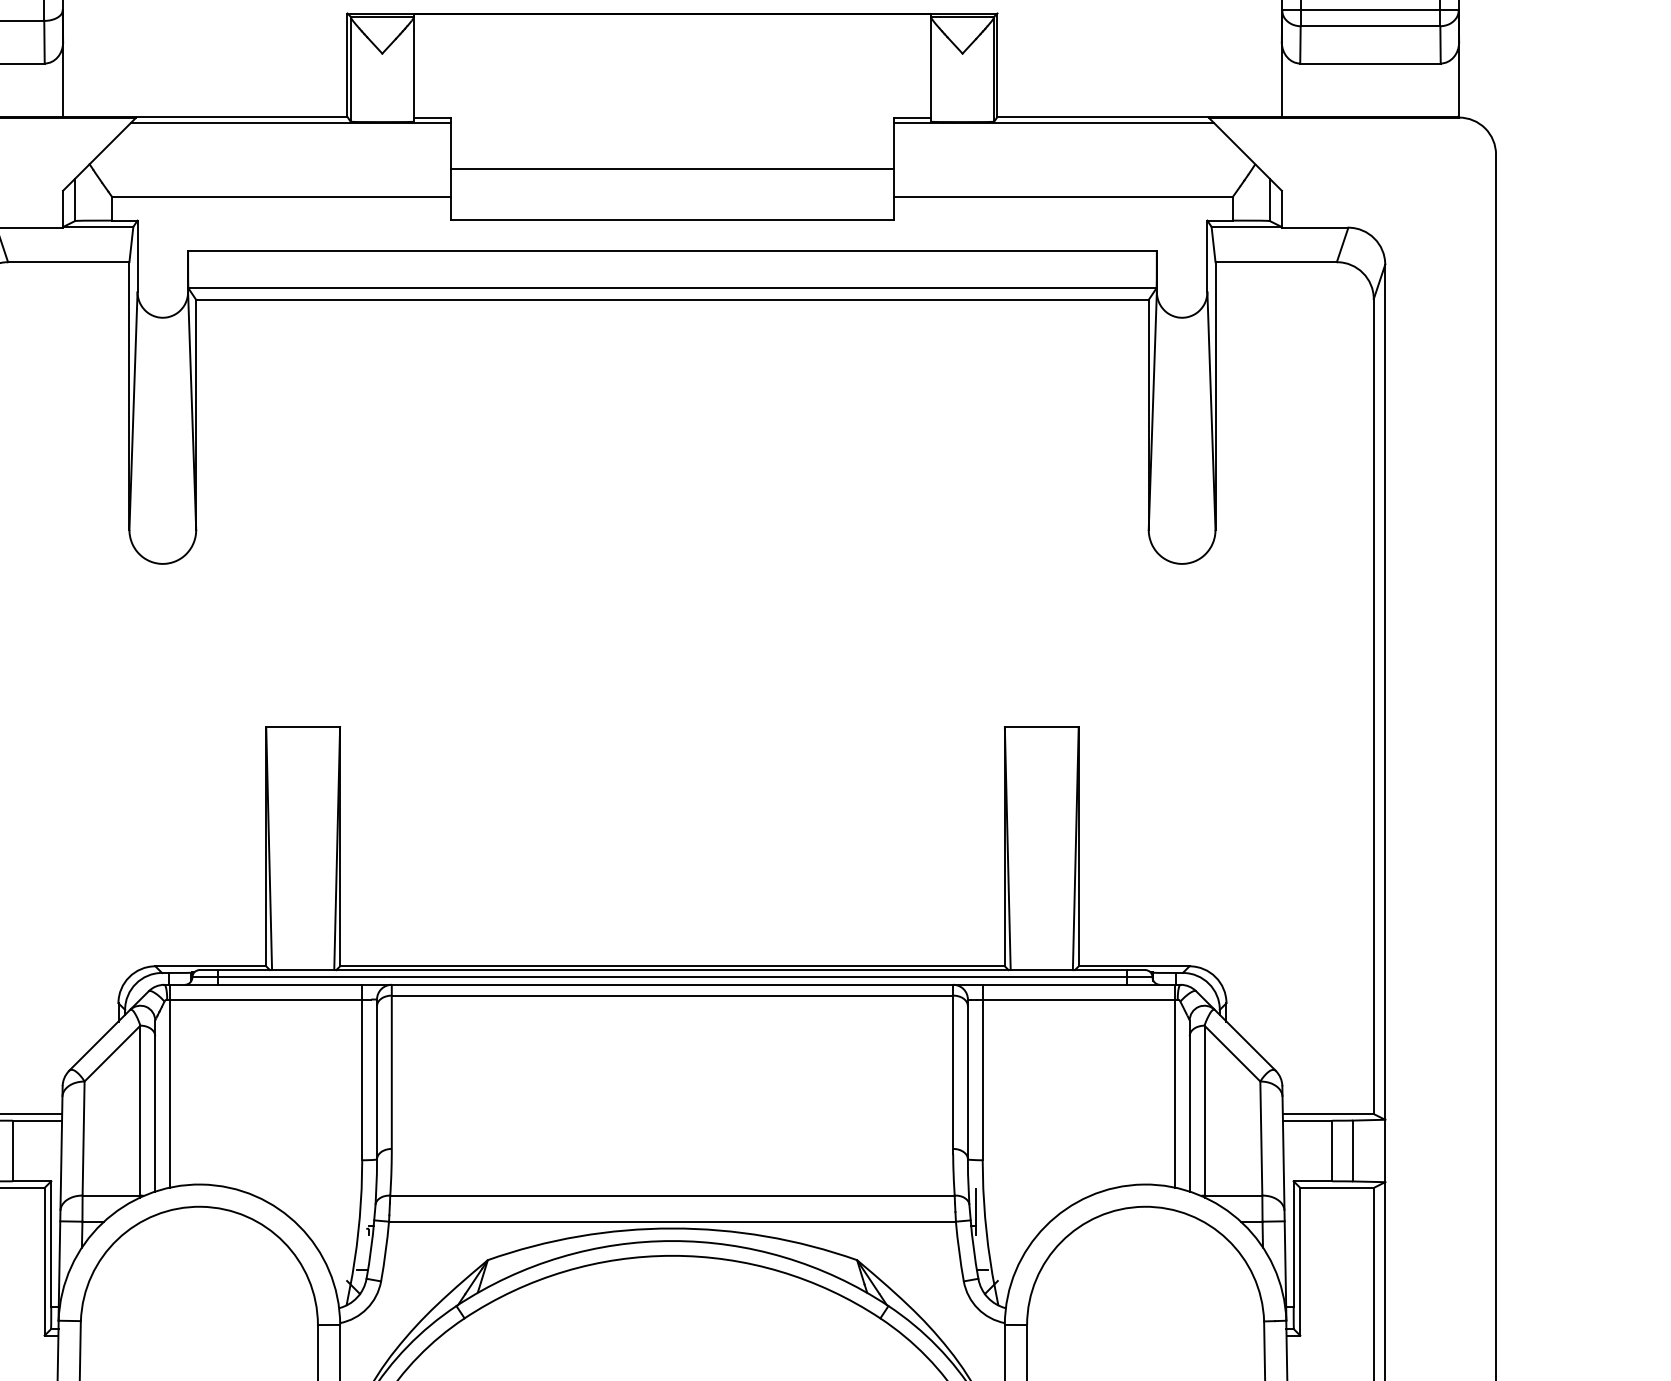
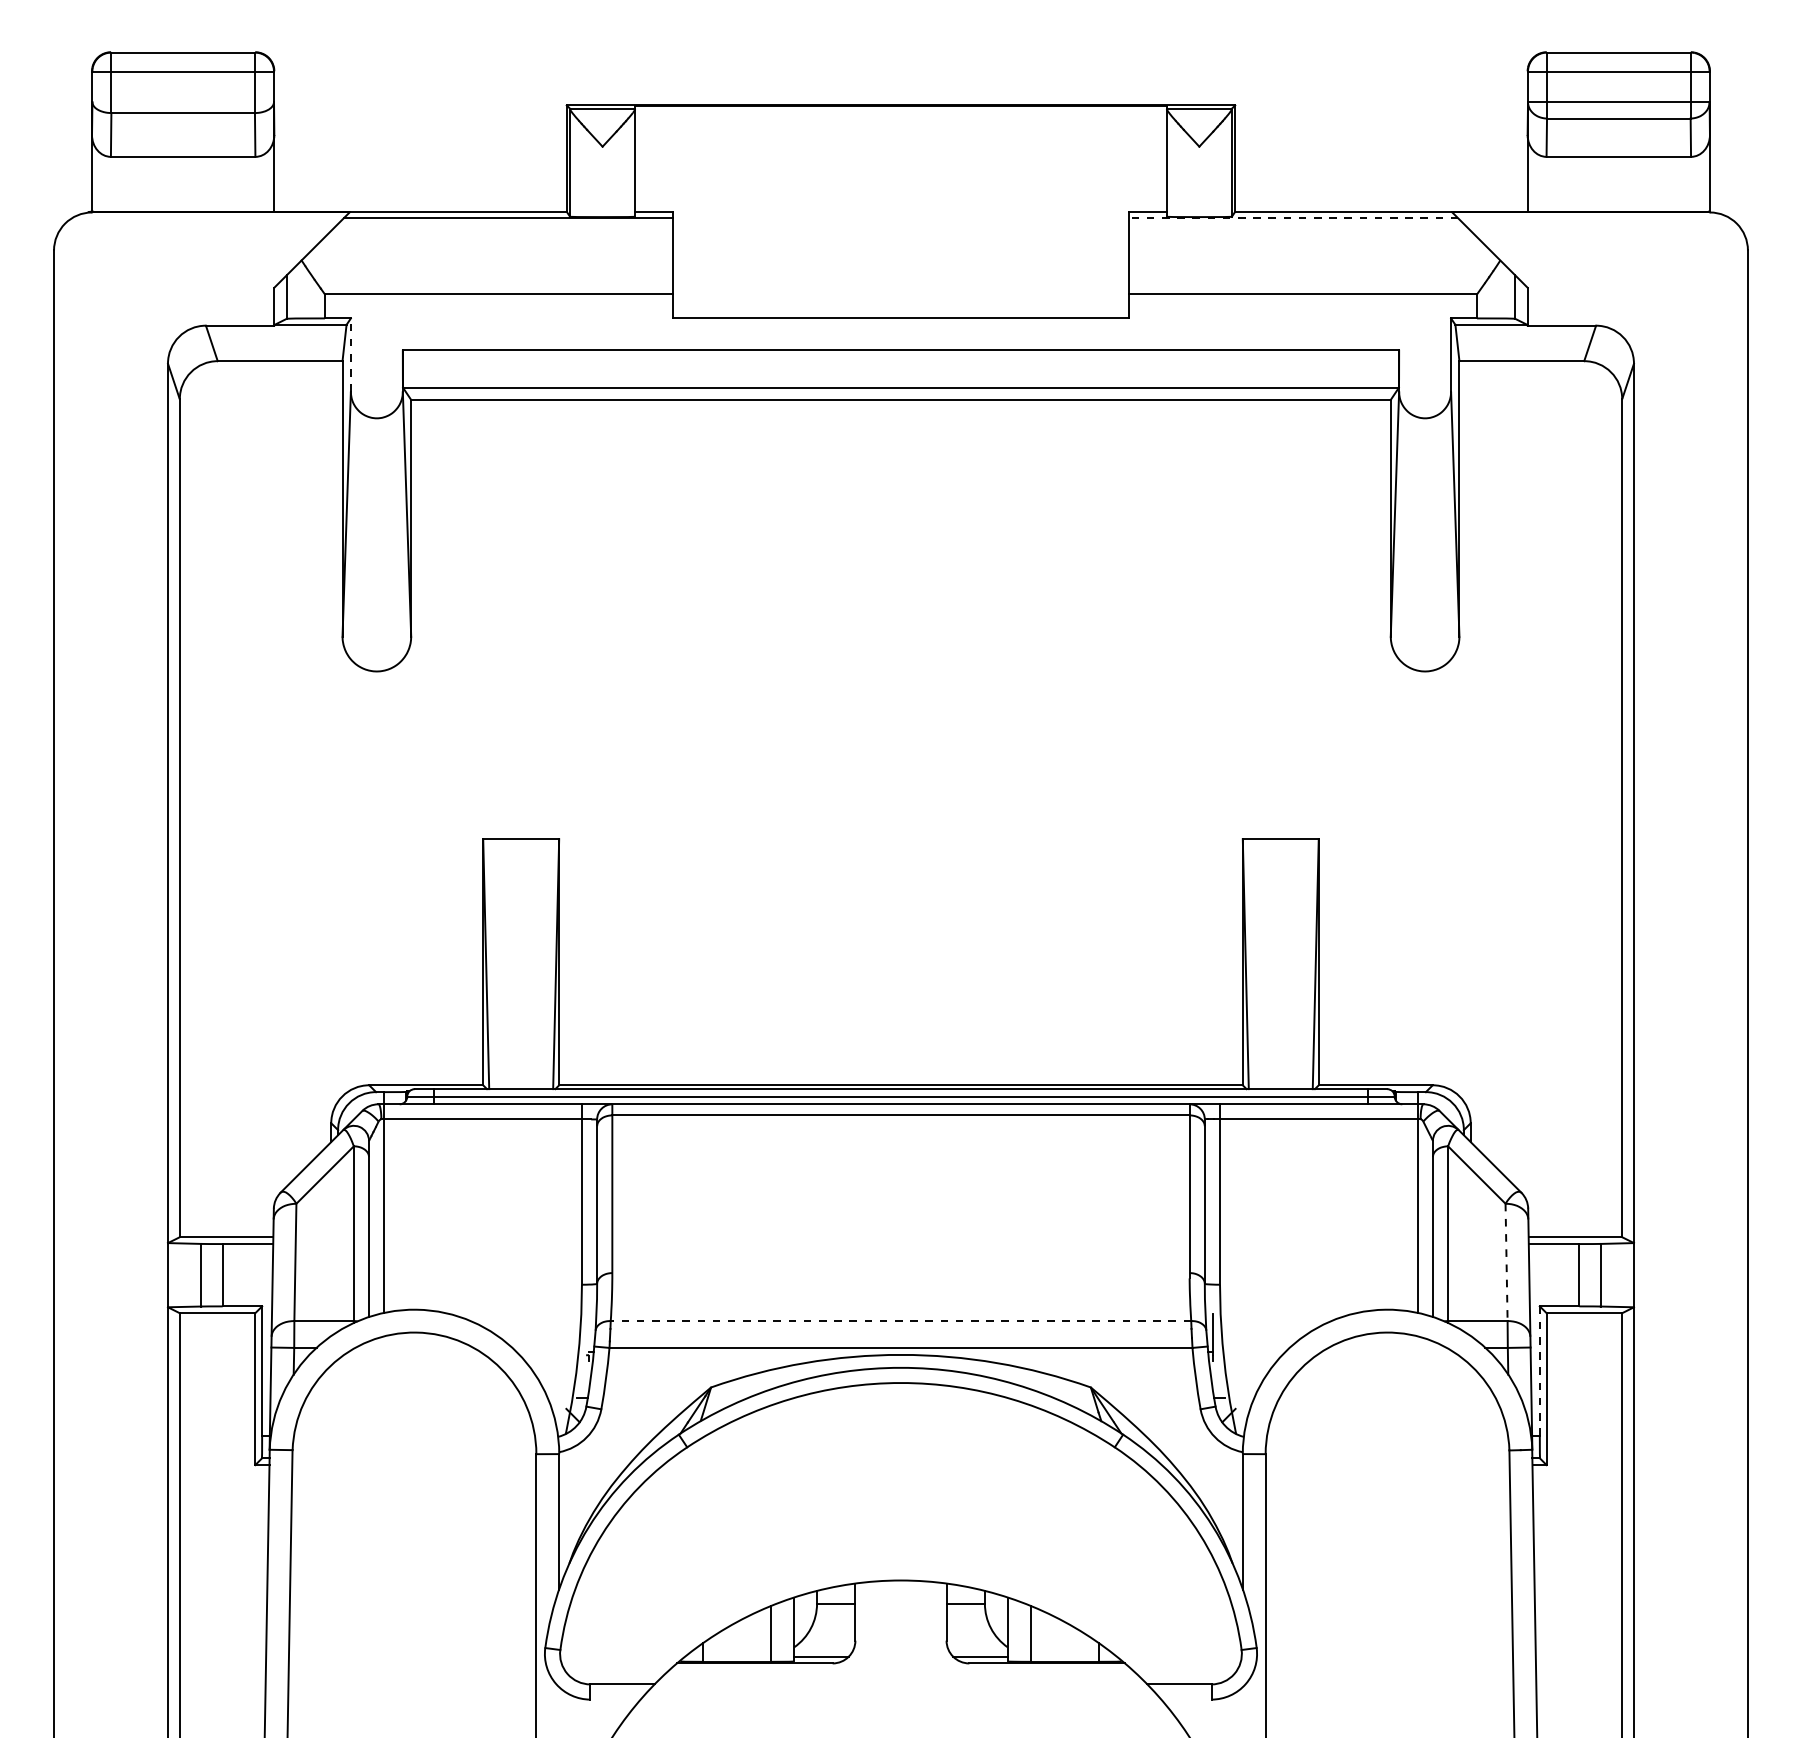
line: (1054, 123) -> (1293, 218), solid -> dashed
line: (672, 168) -> (900, 264), removed
line: (137, 256) -> (350, 355), solid -> dashed
line: (1261, 1138) -> (1506, 1262), solid -> dashed
line: (672, 1196) -> (900, 1321), solid -> dashed
line: (1293, 1244) -> (1539, 1371), solid -> dashed

